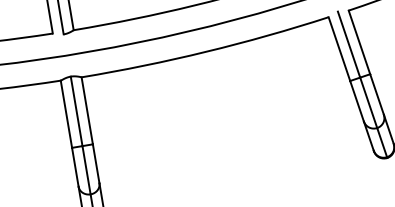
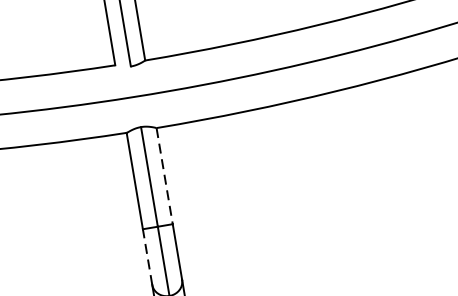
line: (87, 110) -> (165, 175), solid -> dashed
line: (75, 167) -> (147, 257), solid -> dashed

